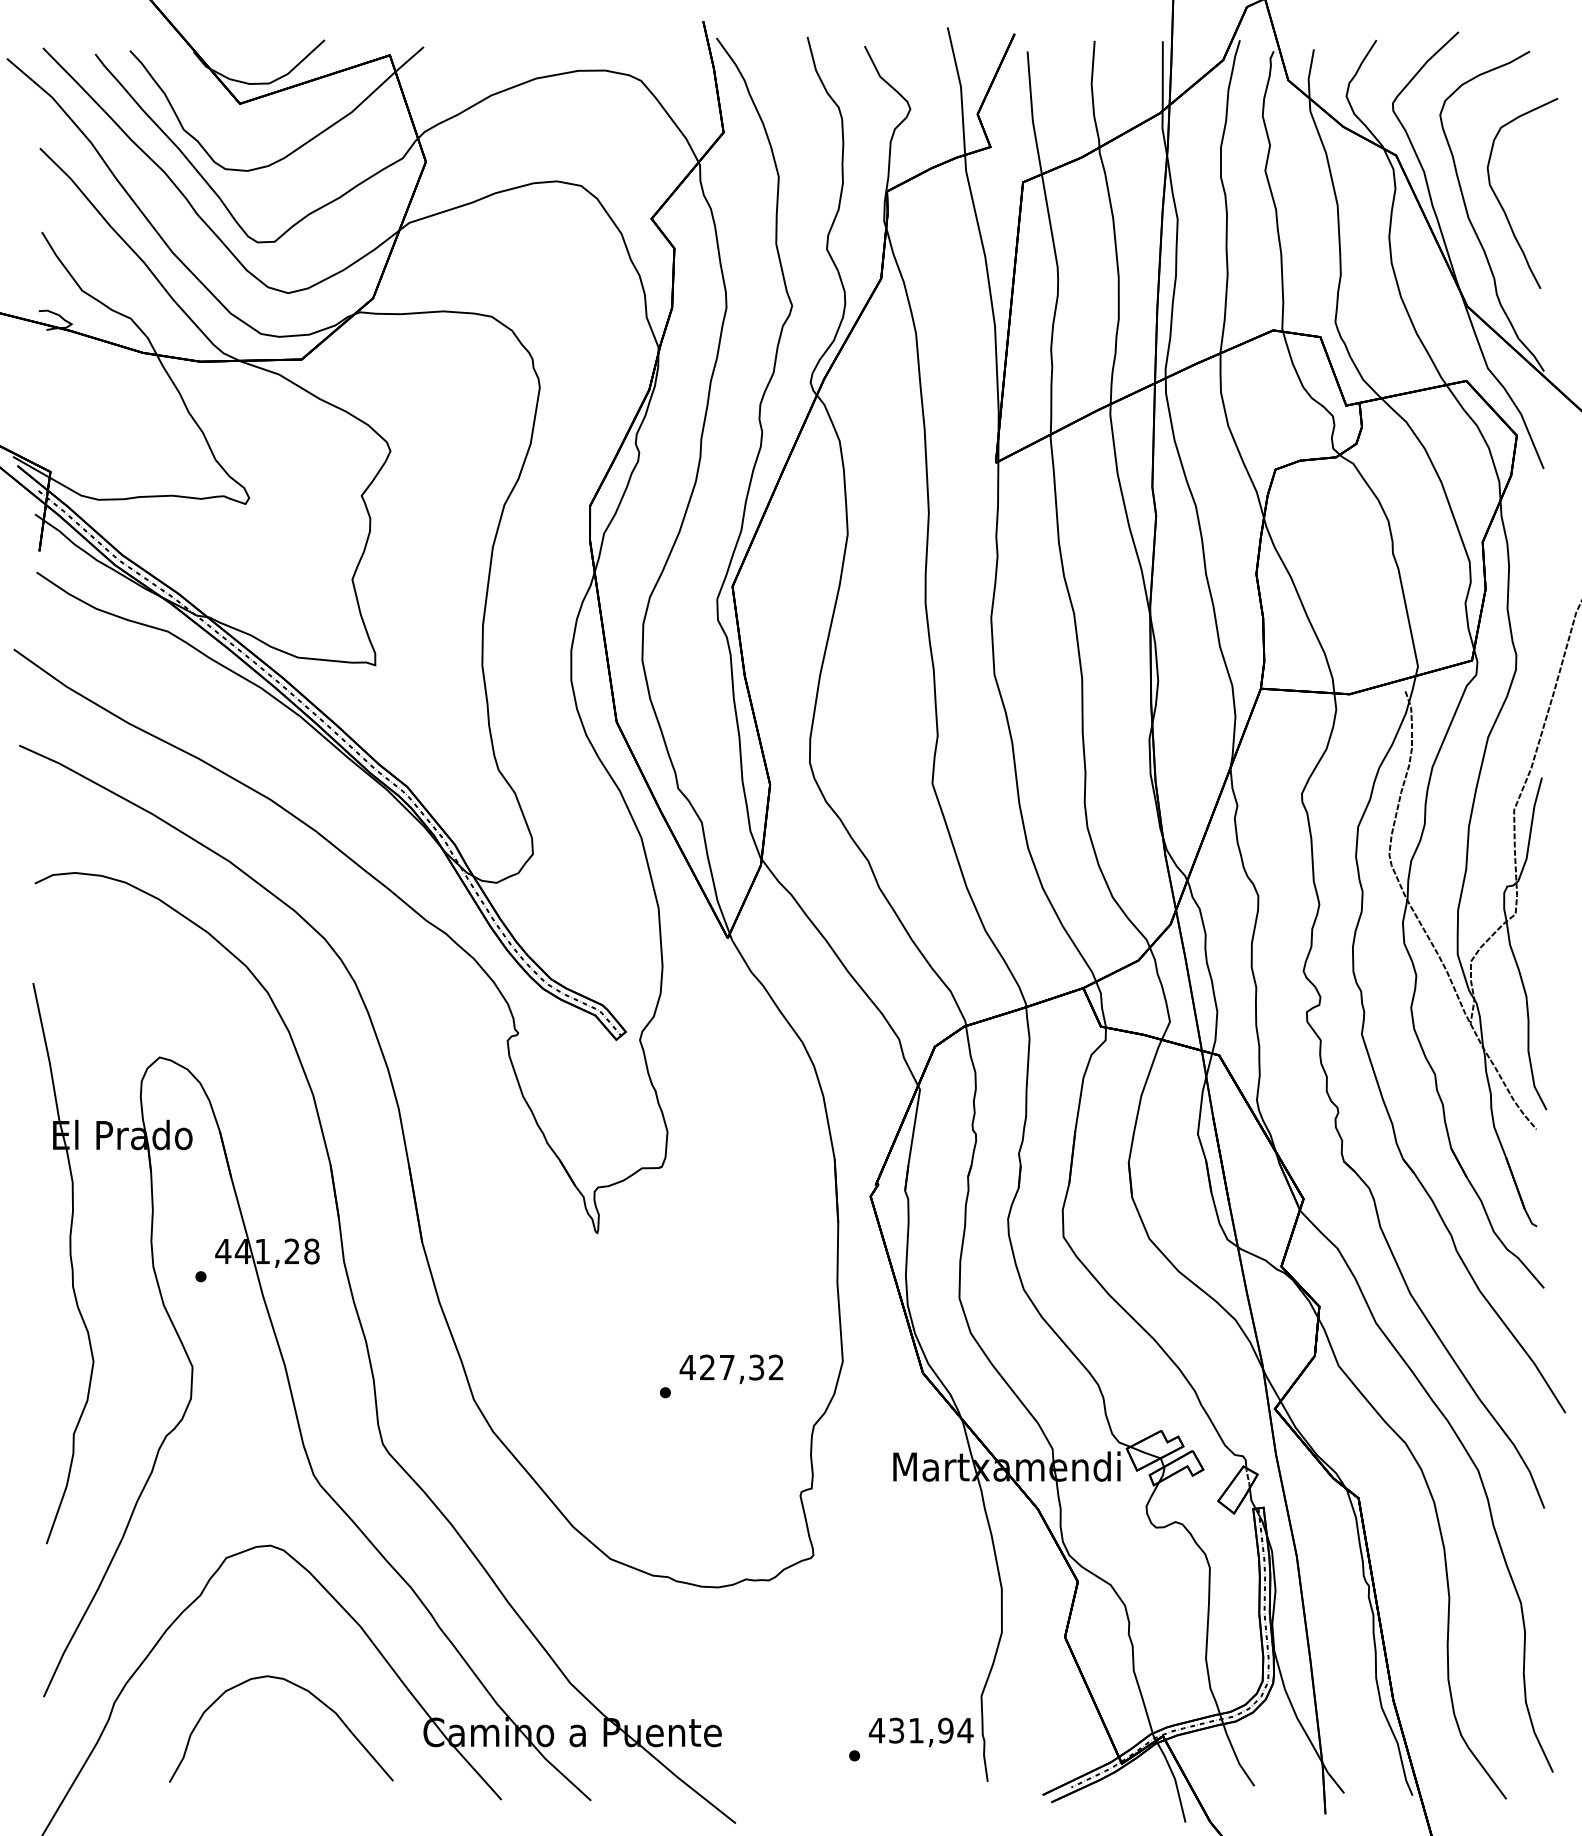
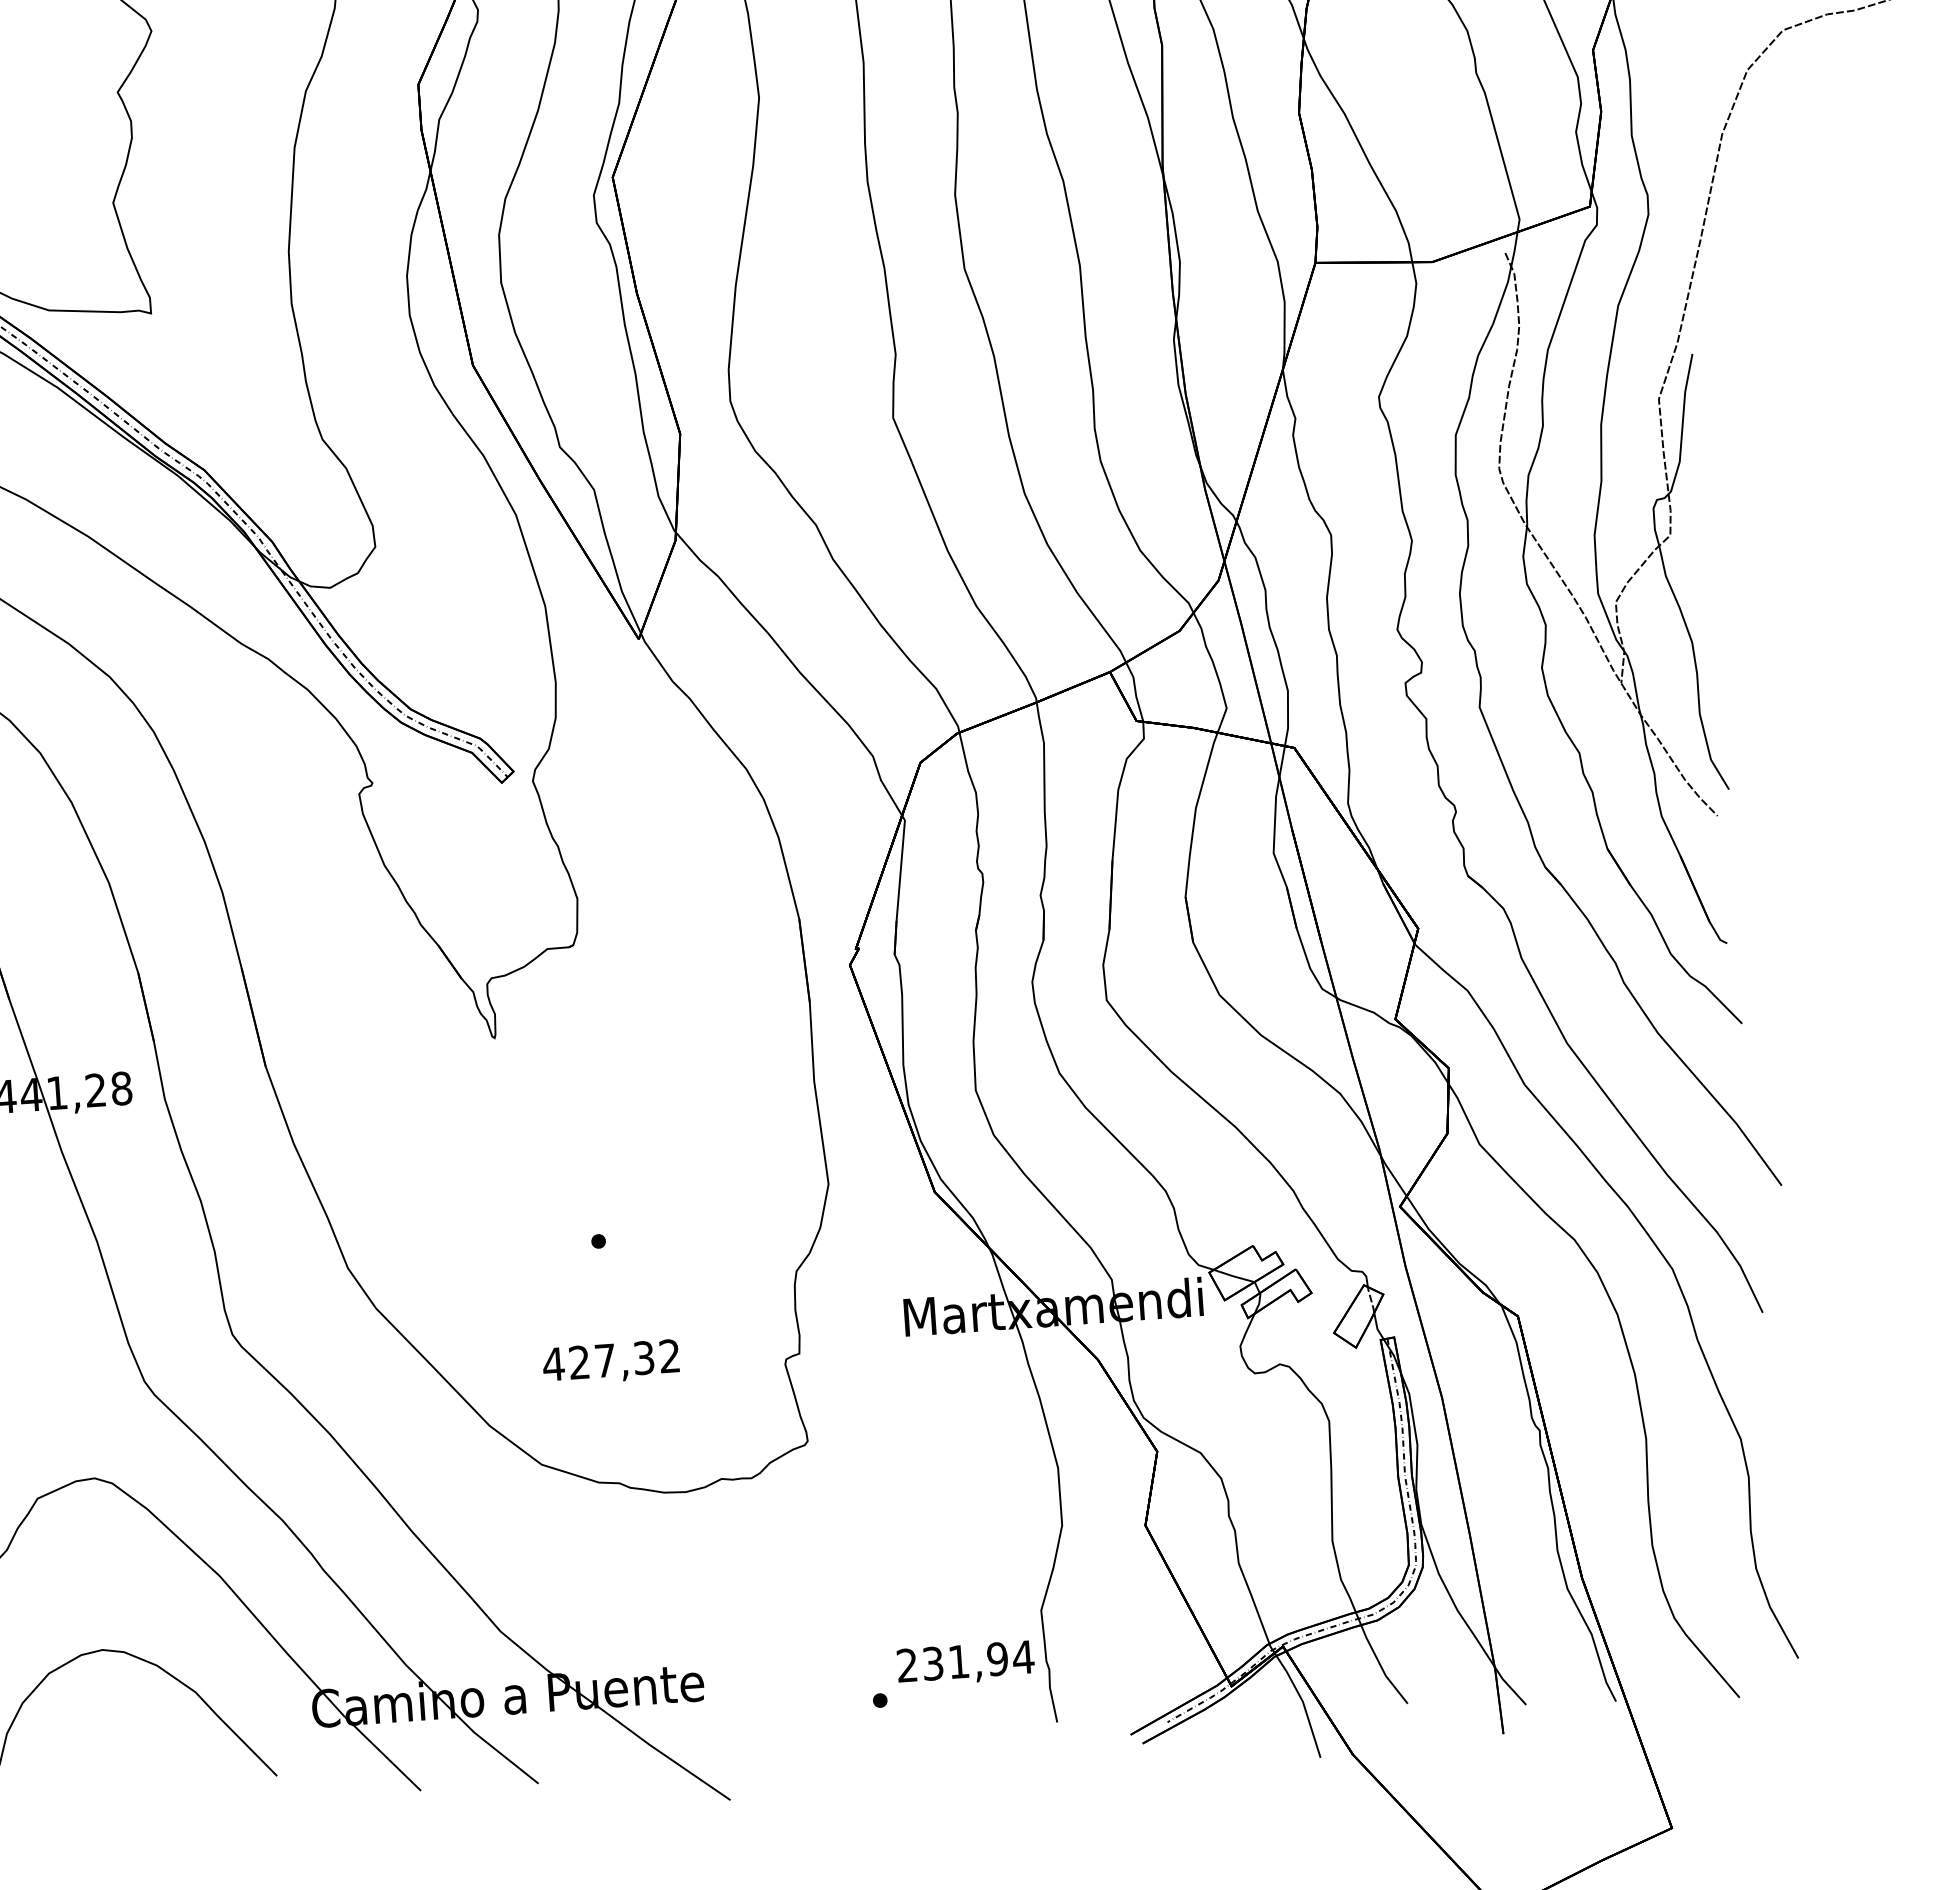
text: (731, 1368) -> (611, 1361), moved
text: (876, 1730) -> (906, 1665), 431,94 -> 231,94

